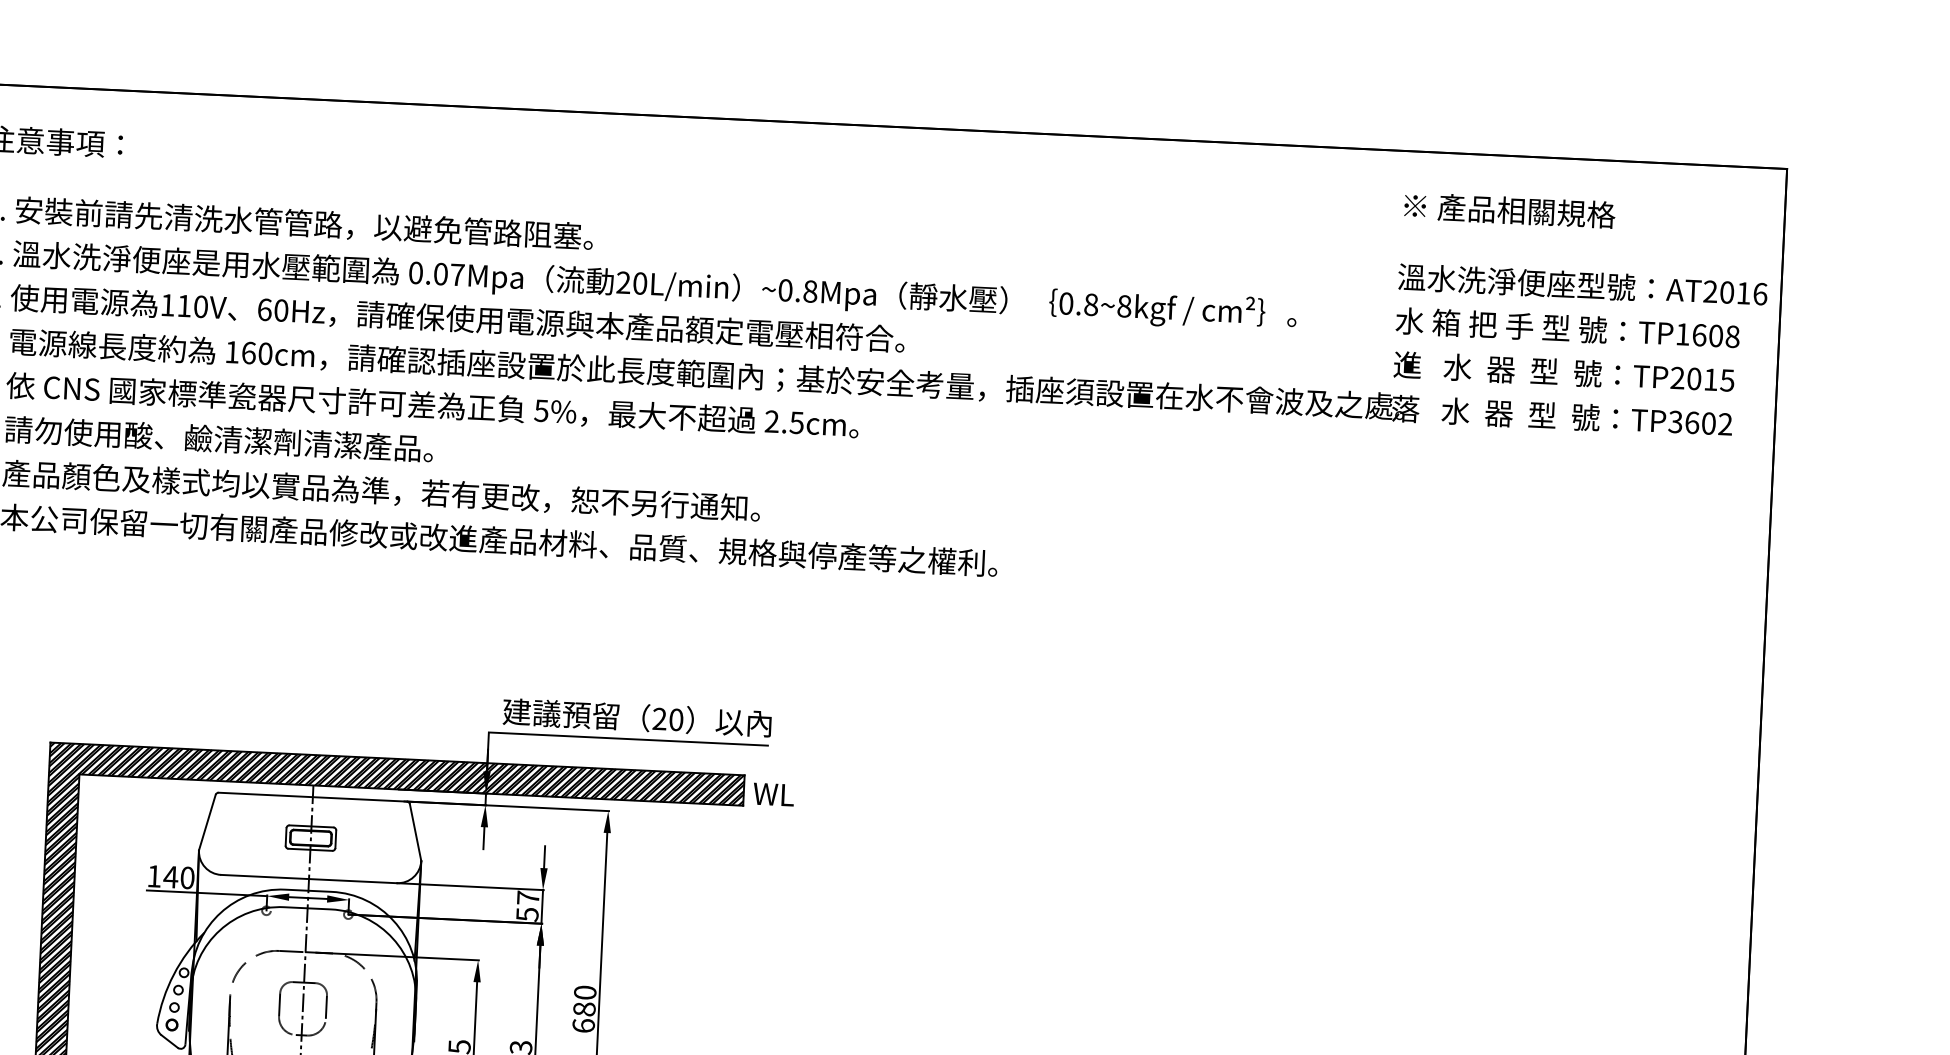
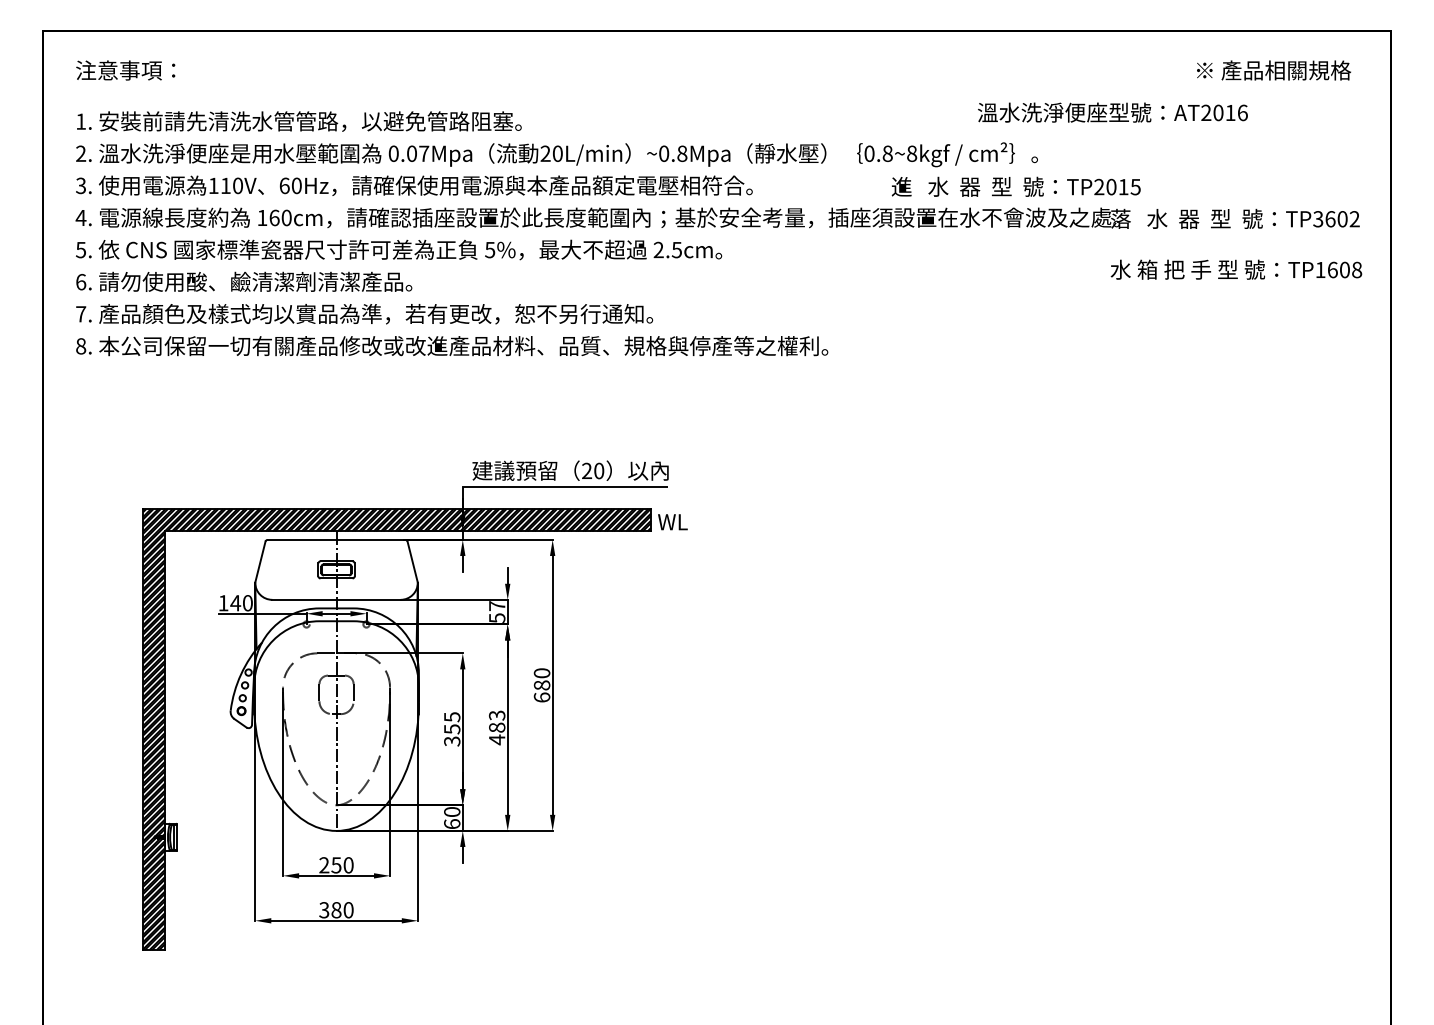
text: (1509, 210) -> (1273, 70), moved
text: (1582, 285) -> (1112, 112), moved
text: (1567, 328) -> (1236, 269), moved
text: (1563, 371) -> (1015, 186), moved

